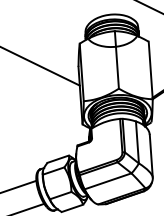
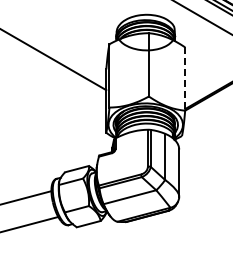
line: (151, 70) -> (185, 79), solid -> dashed

